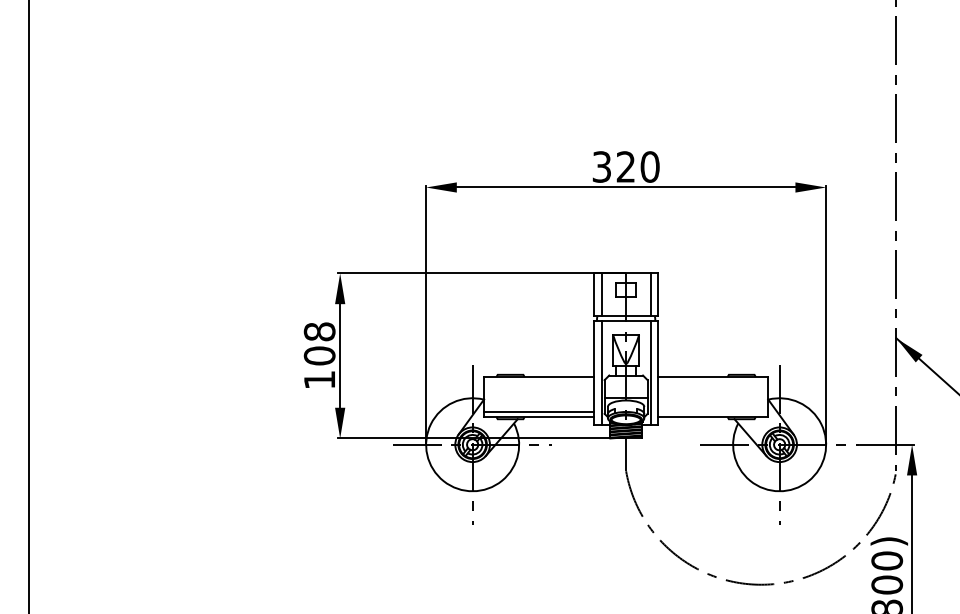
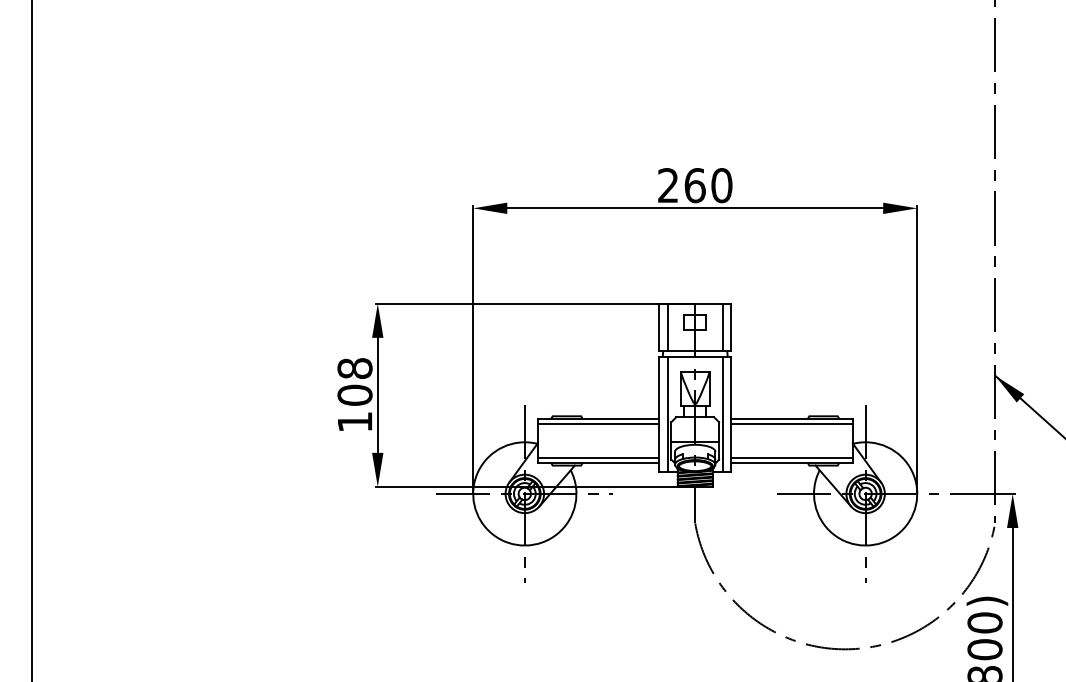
text: (613, 166) -> (681, 185), 320 -> 260
line: (539, 381) -> (598, 423), added
line: (712, 381) -> (791, 423), added
line: (712, 411) -> (791, 457), added

